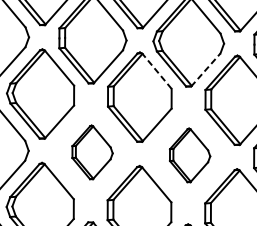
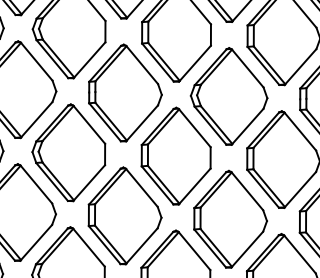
line: (205, 69) -> (247, 126), dashed -> solid
line: (156, 71) -> (194, 128), dashed -> solid
part: (92, 152) -> (124, 215), size x1.67
part: (190, 154) -> (230, 218), size x1.67

